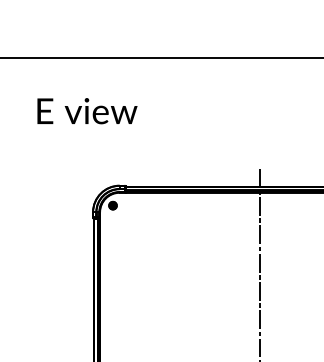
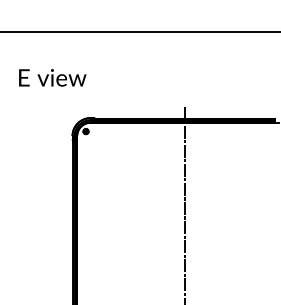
text: (87, 110) -> (52, 77), moved

